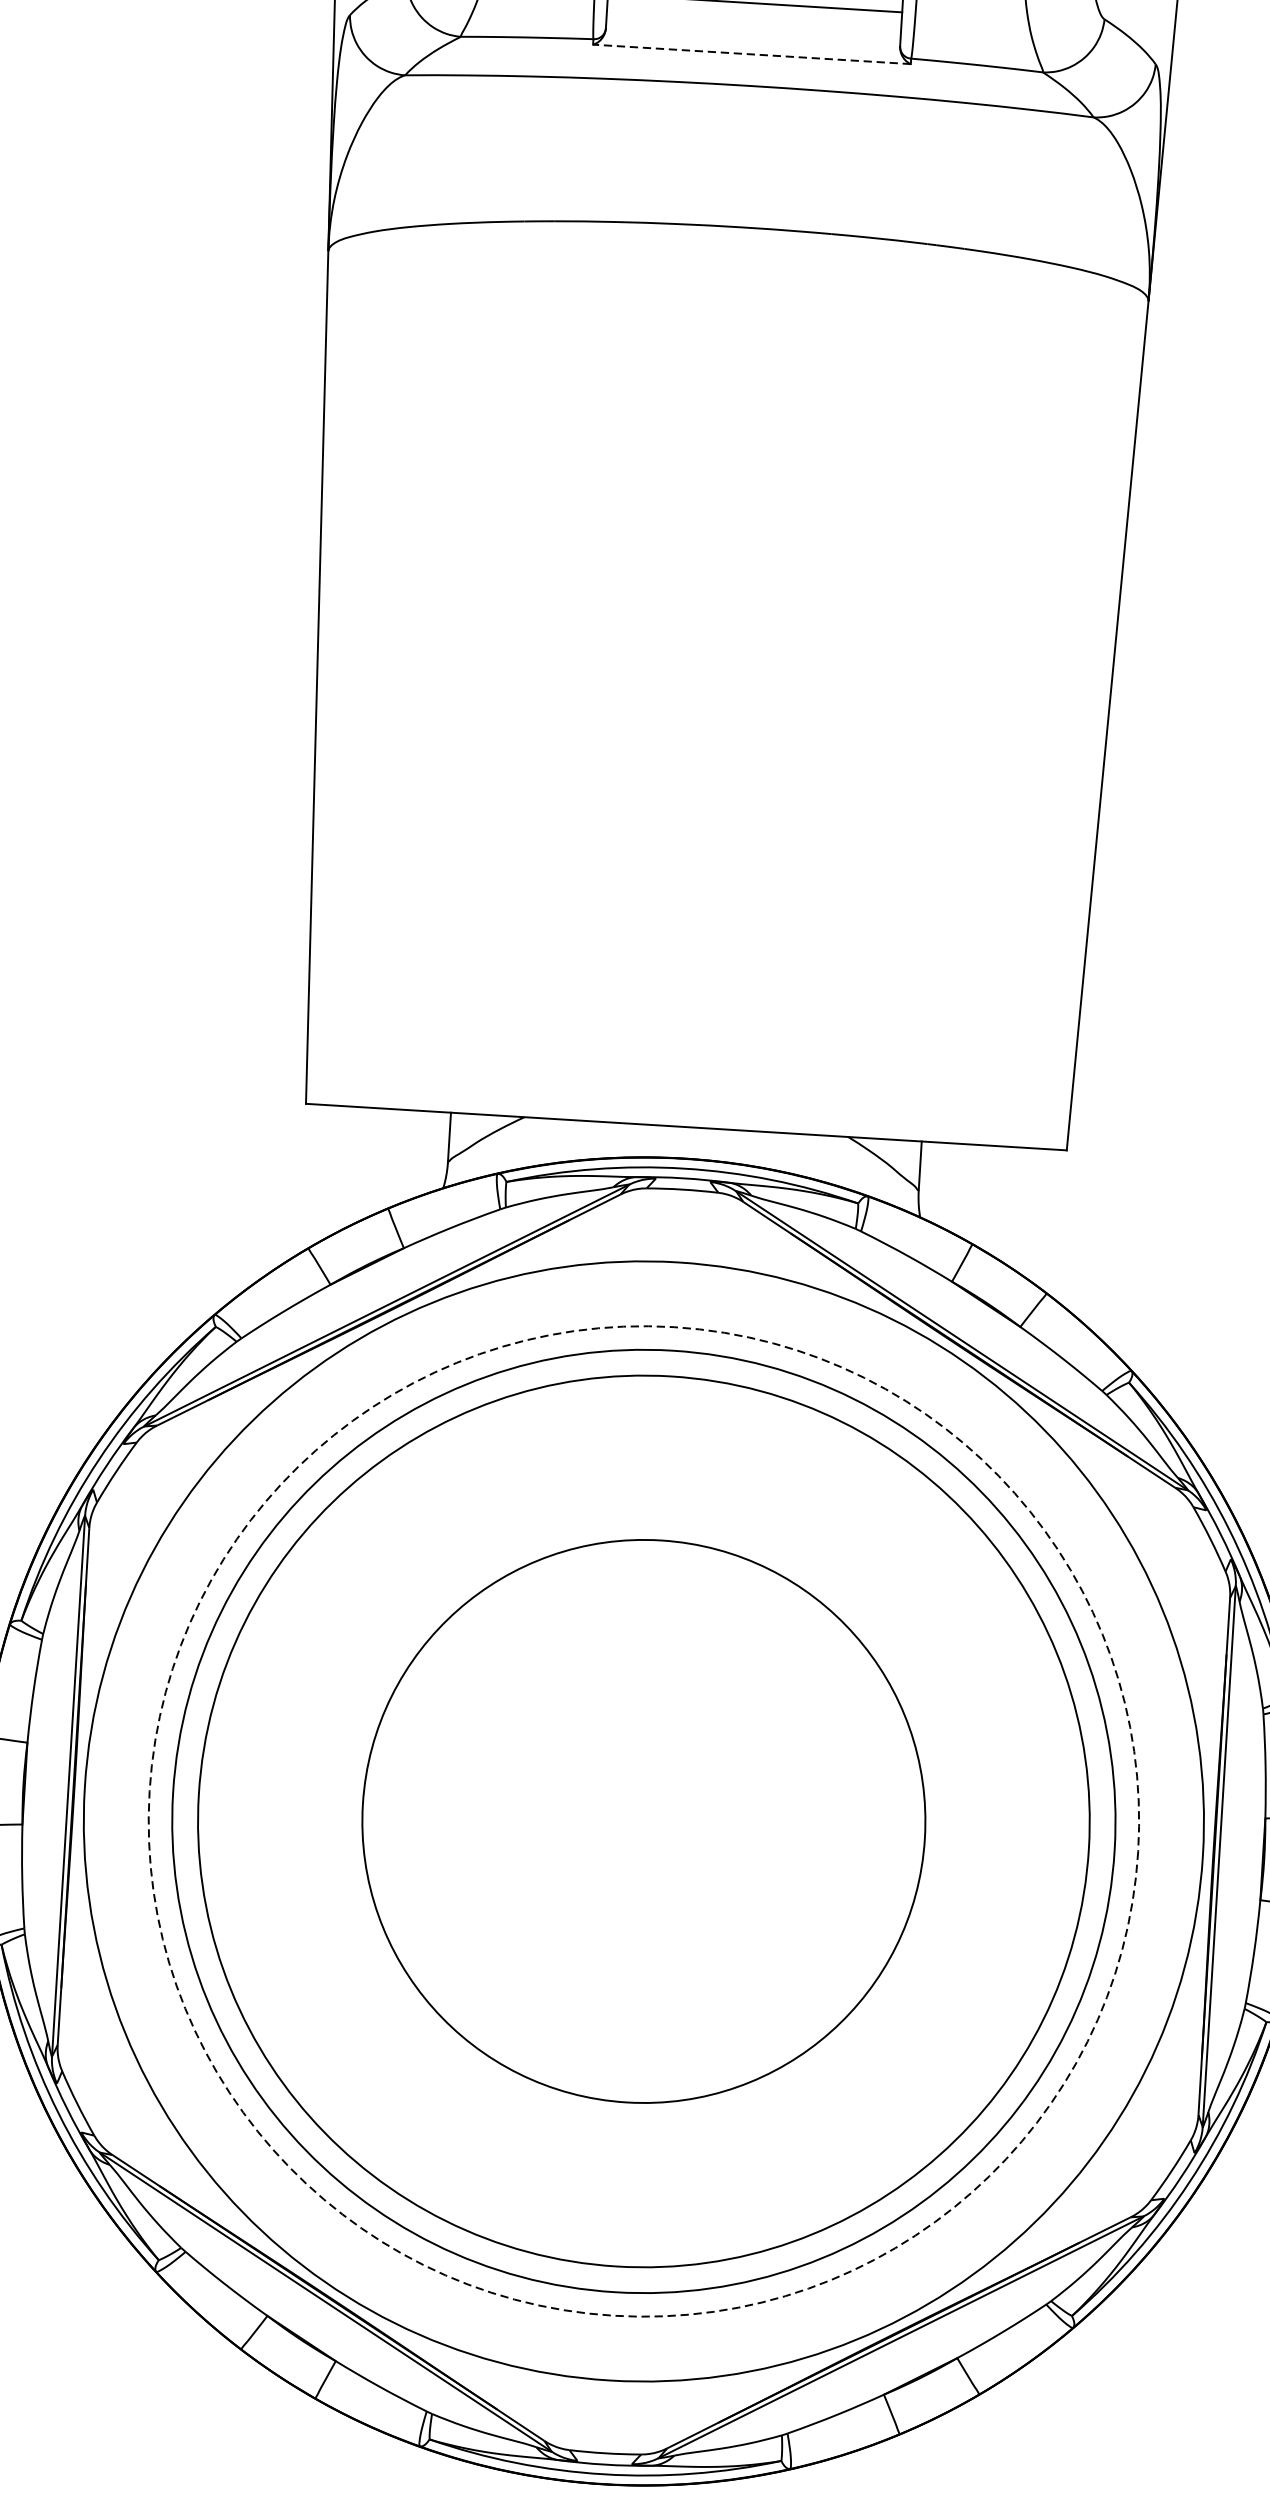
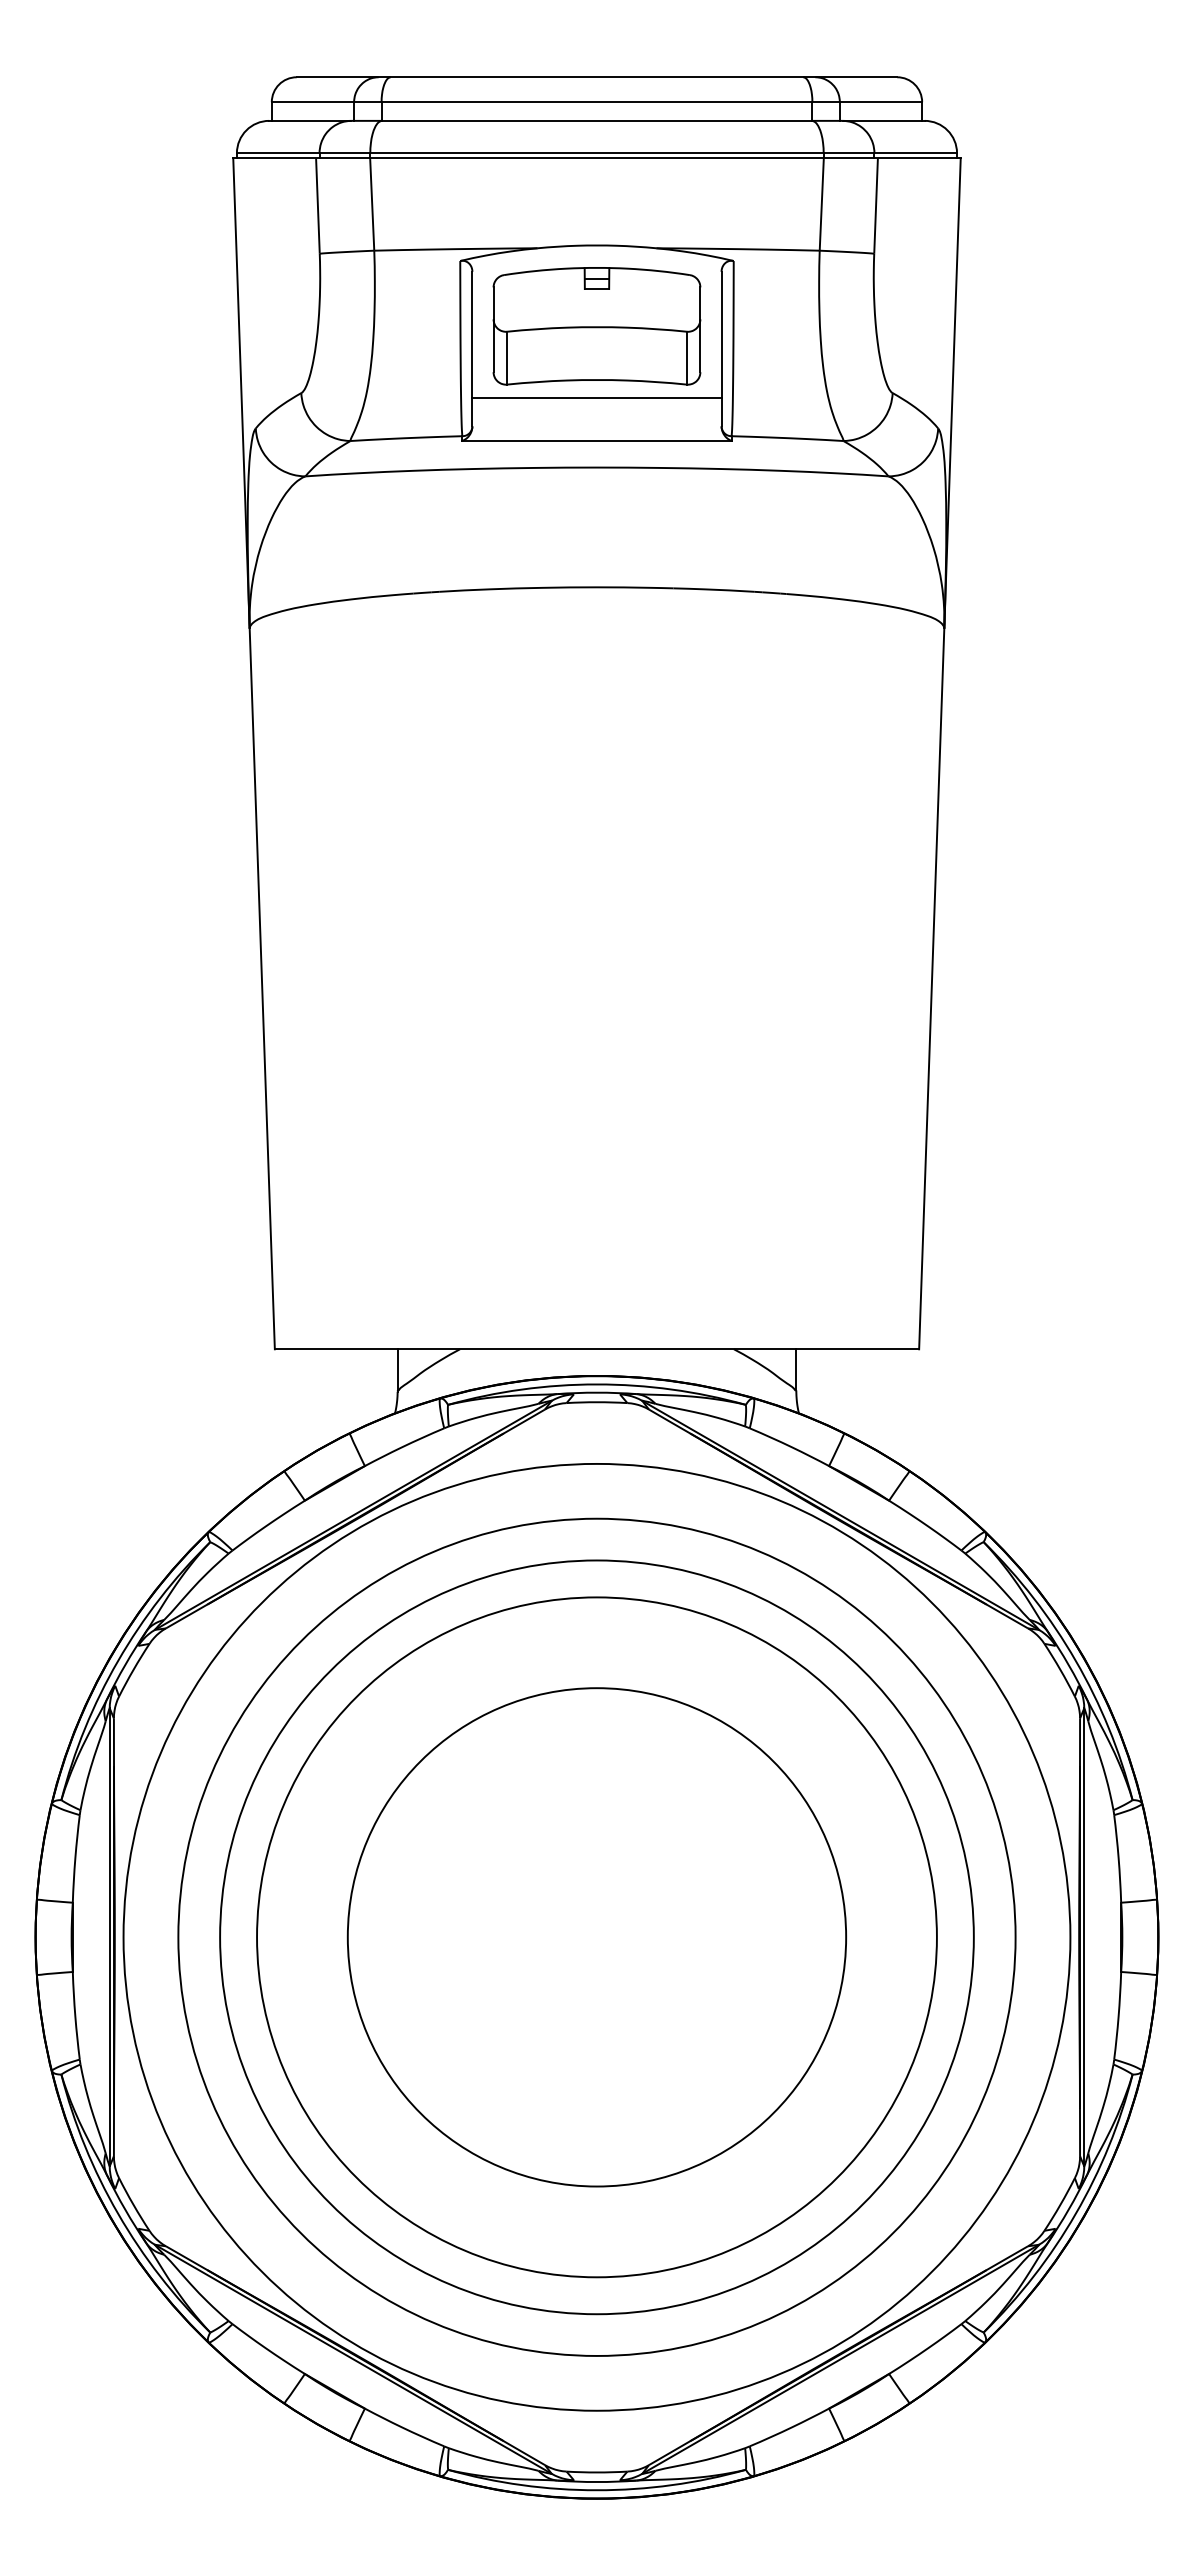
line: (751, 53) -> (596, 440), dashed -> solid
circle: (643, 1820) -> (596, 1936), dashed -> solid
circle: (643, 1821) -> (596, 1937), size x0.62
circle: (643, 1821) -> (596, 1937), size x1.43

